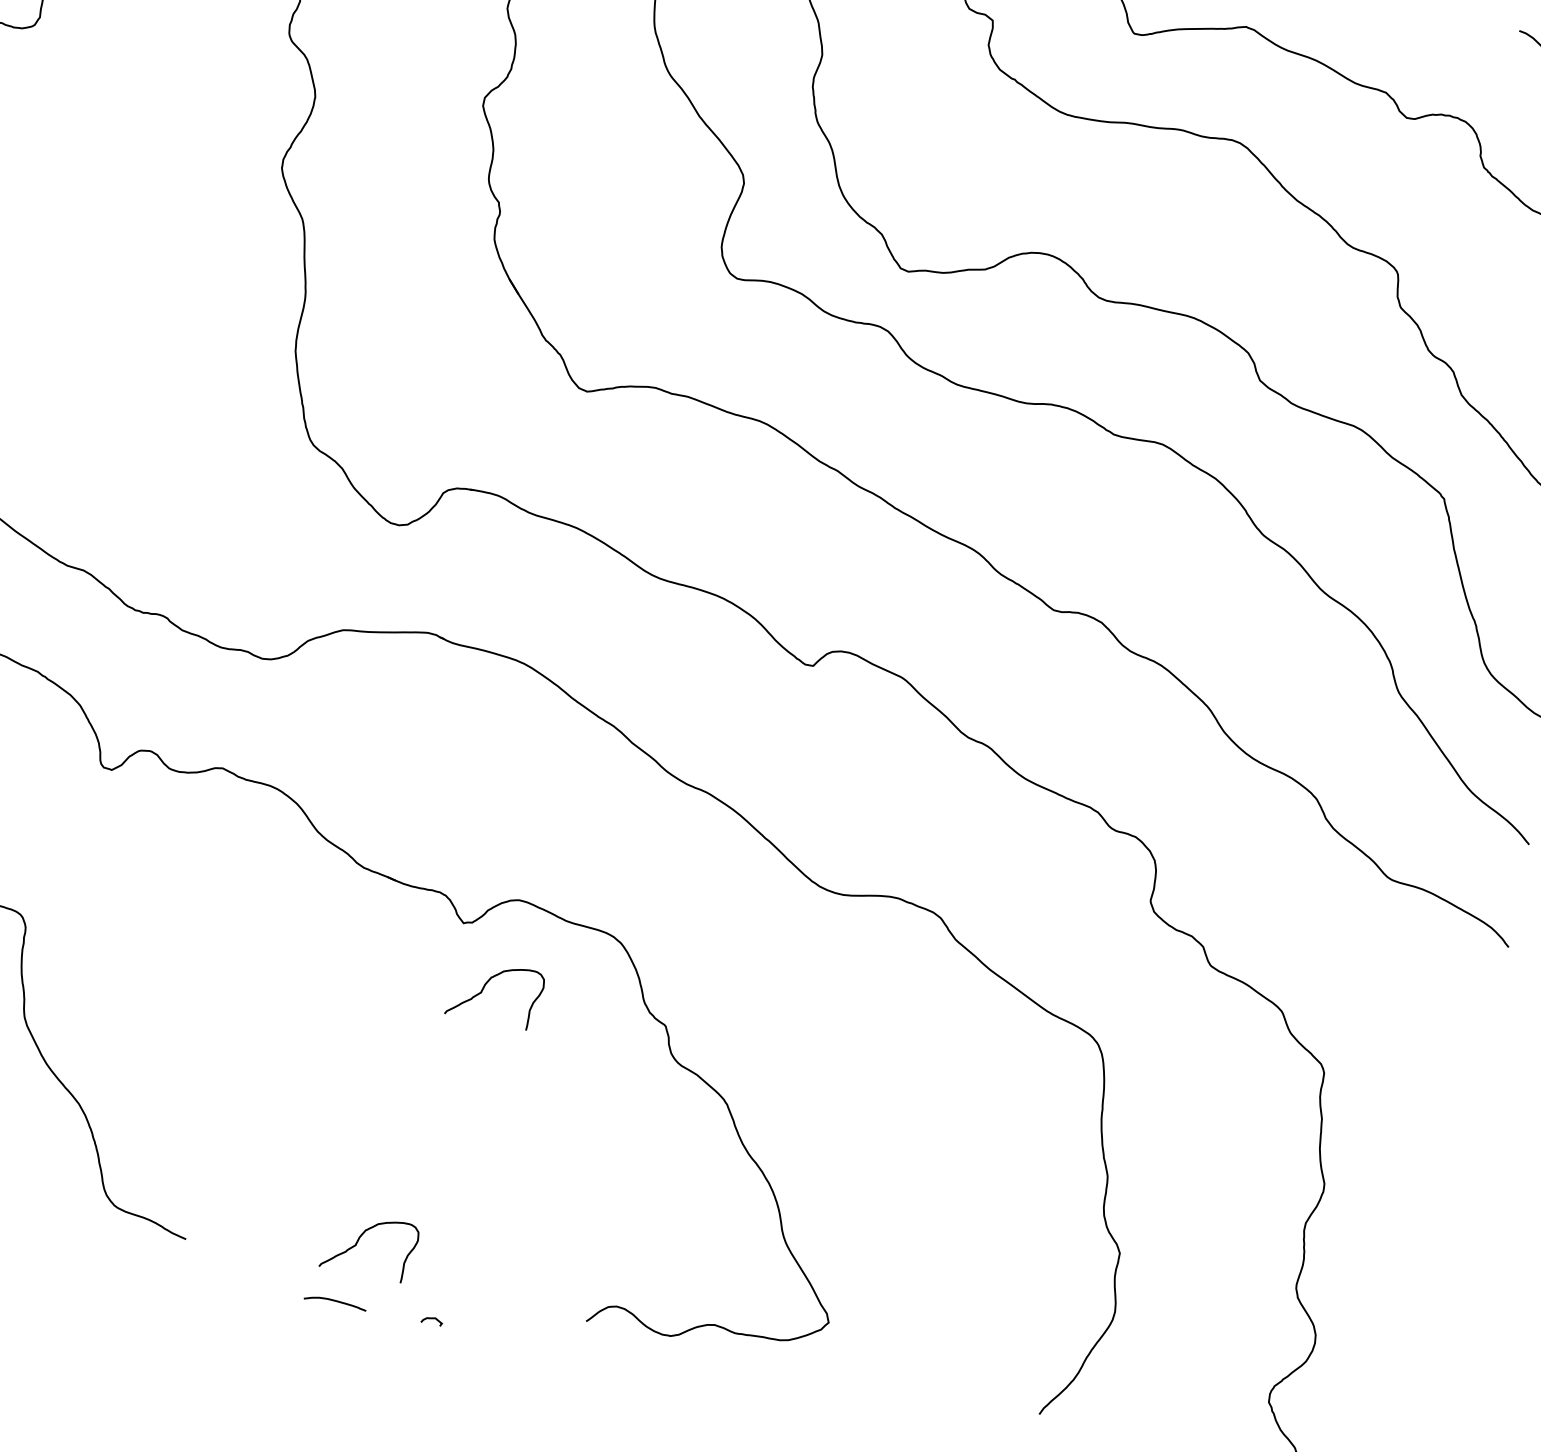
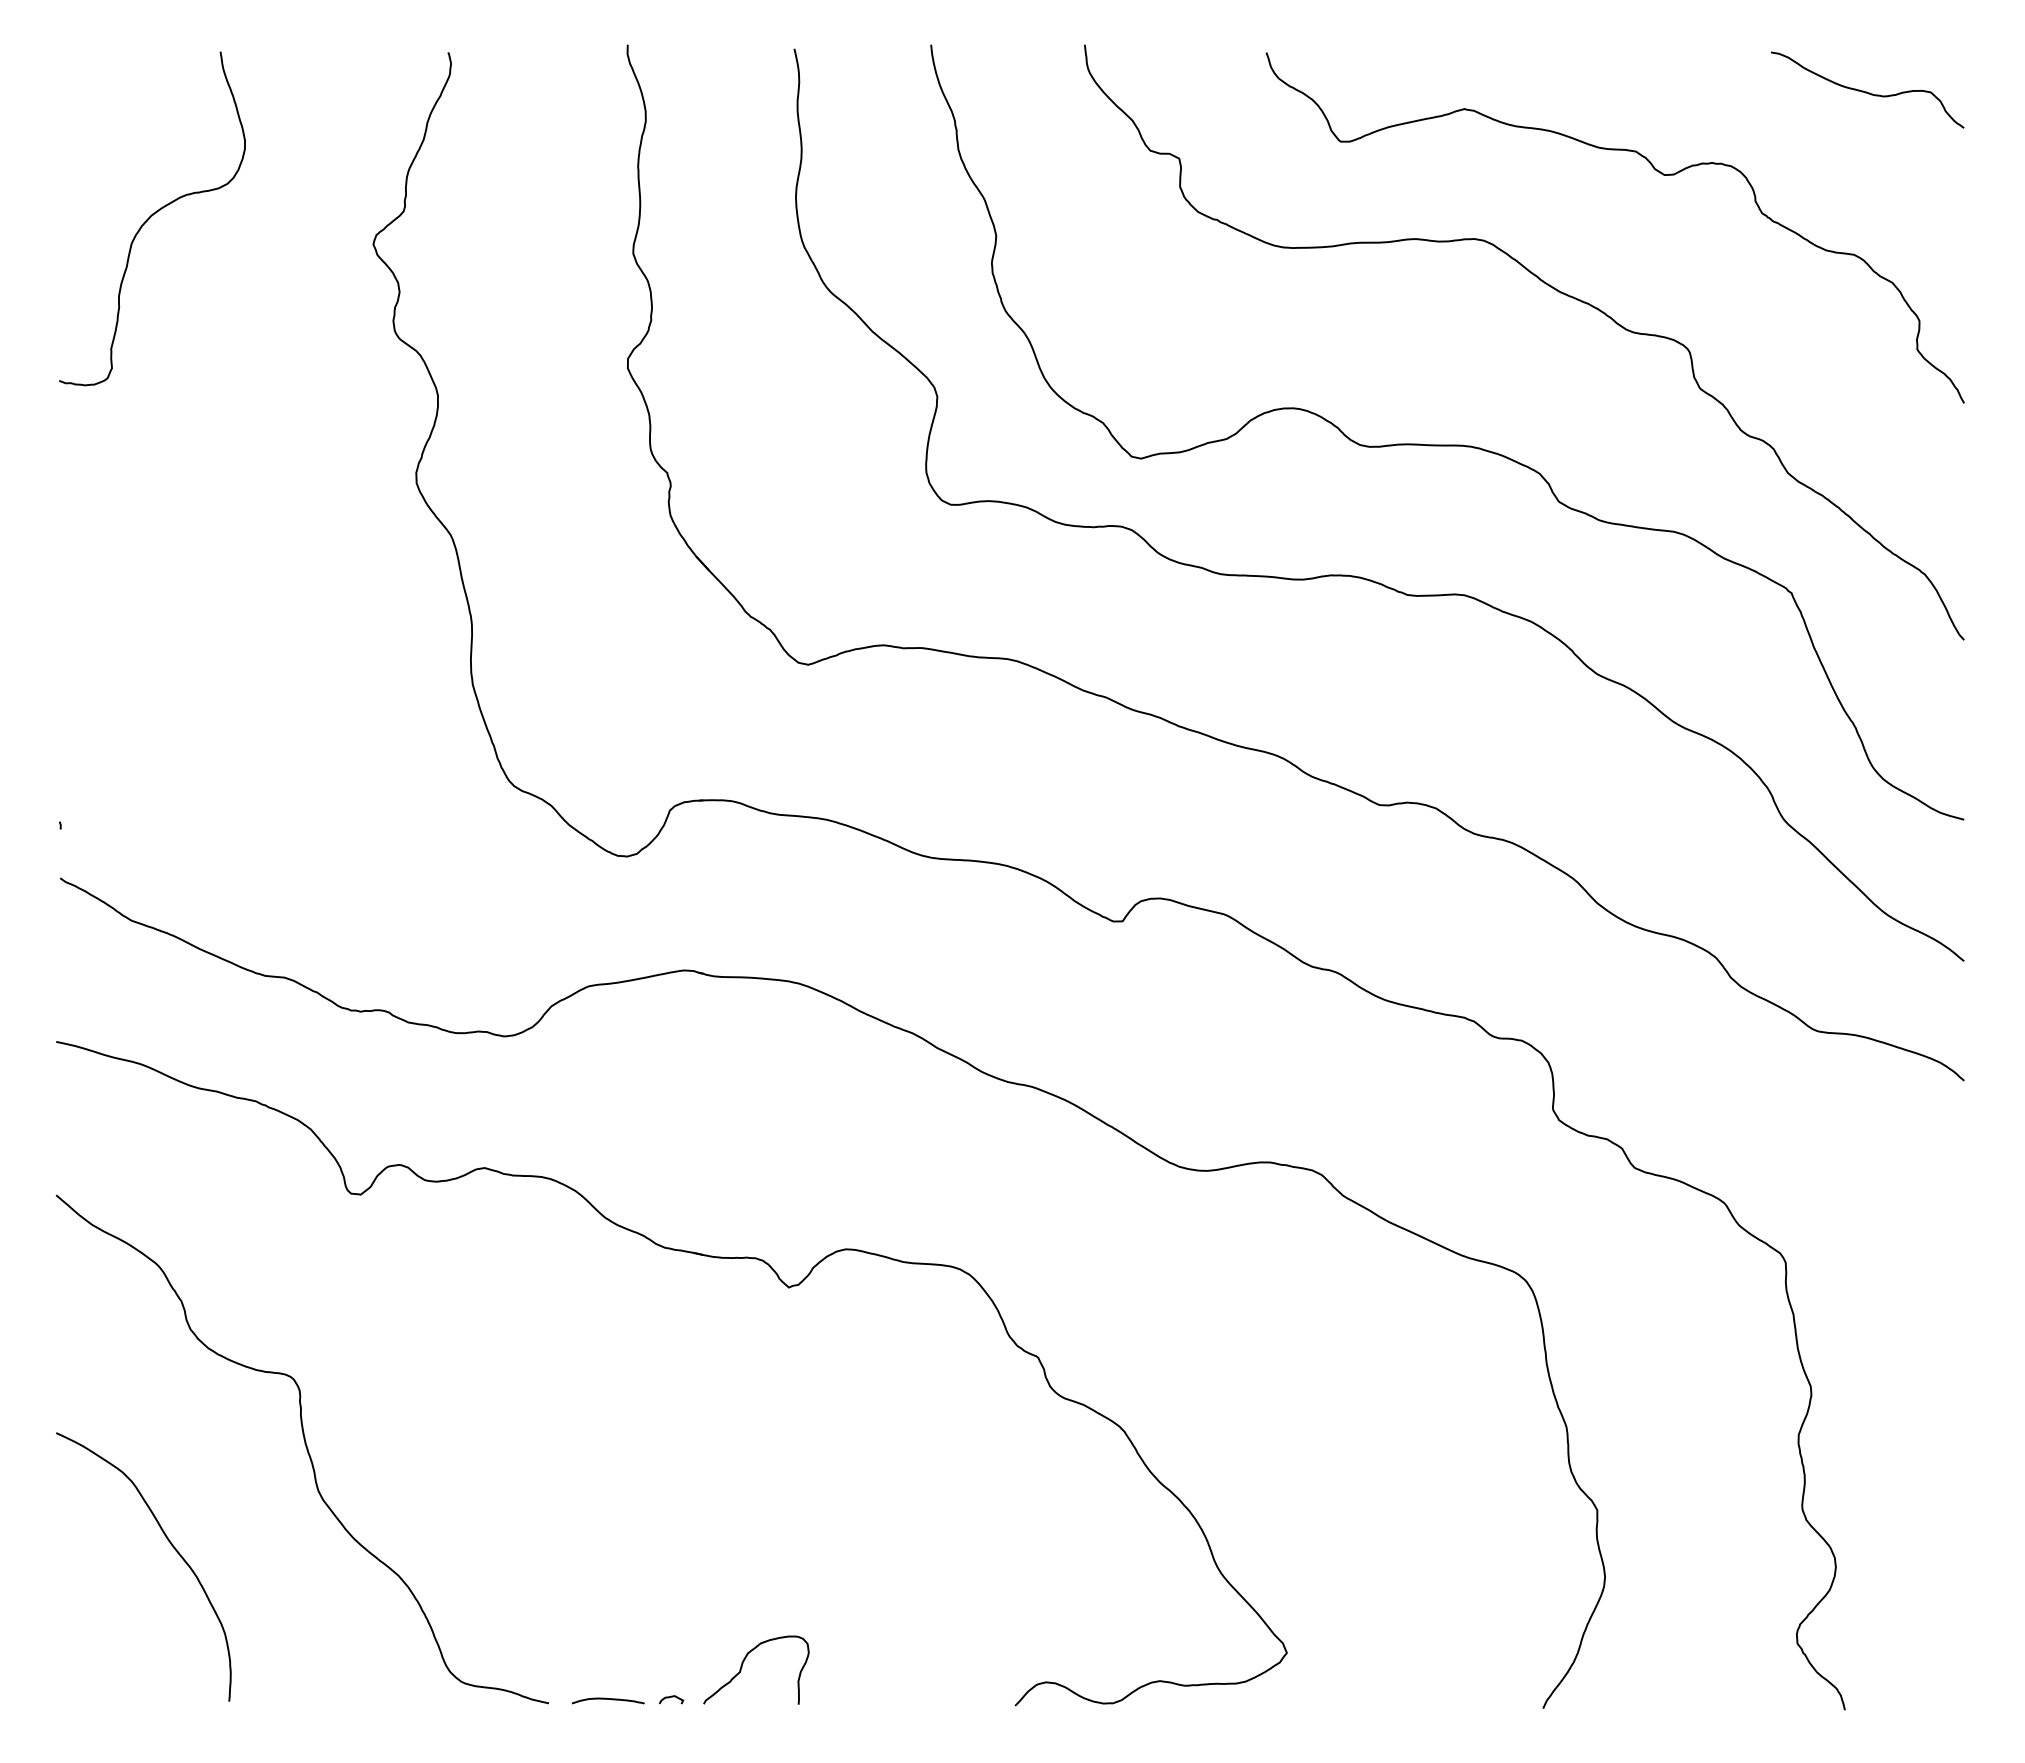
curve: (485, 986) -> (827, 1353), removed
curve: (335, 1301) -> (608, 1699), moved
curve: (432, 1318) -> (671, 1697), moved

